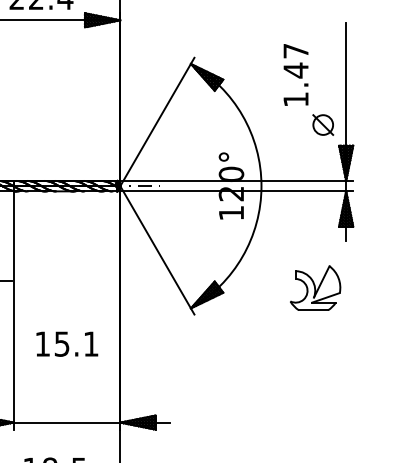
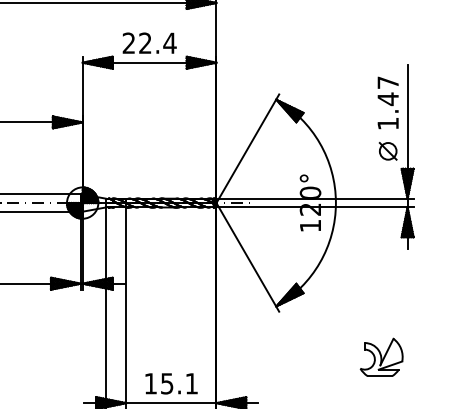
text: (295, 74) -> (387, 102), moved
part: (315, 287) -> (381, 356), moved
text: (67, 343) -> (171, 383), moved

